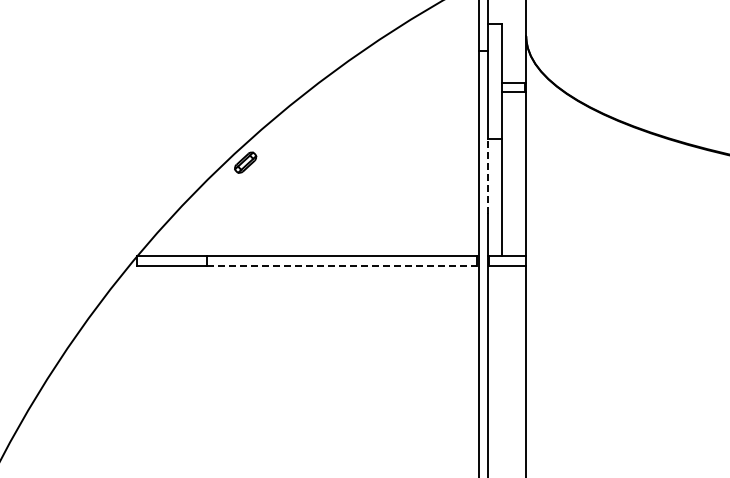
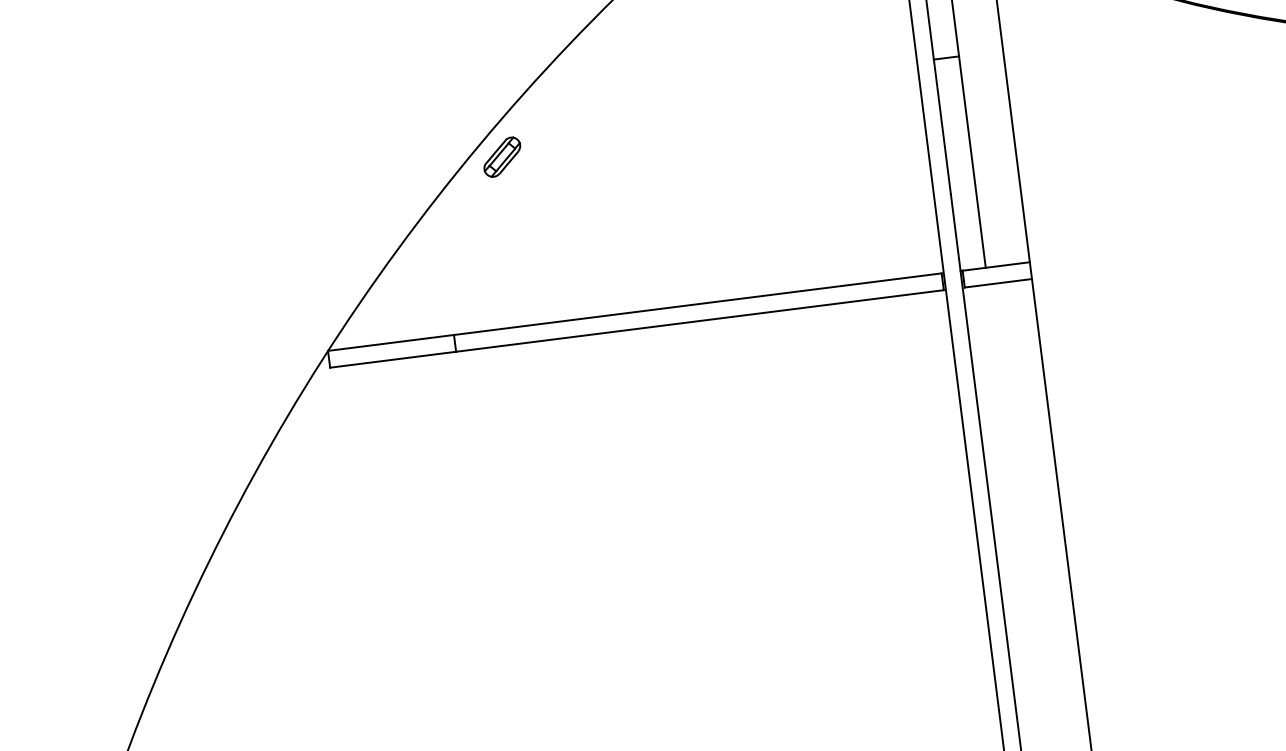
line: (487, 176) -> (941, 126), dashed -> solid
line: (342, 265) -> (700, 320), dashed -> solid

